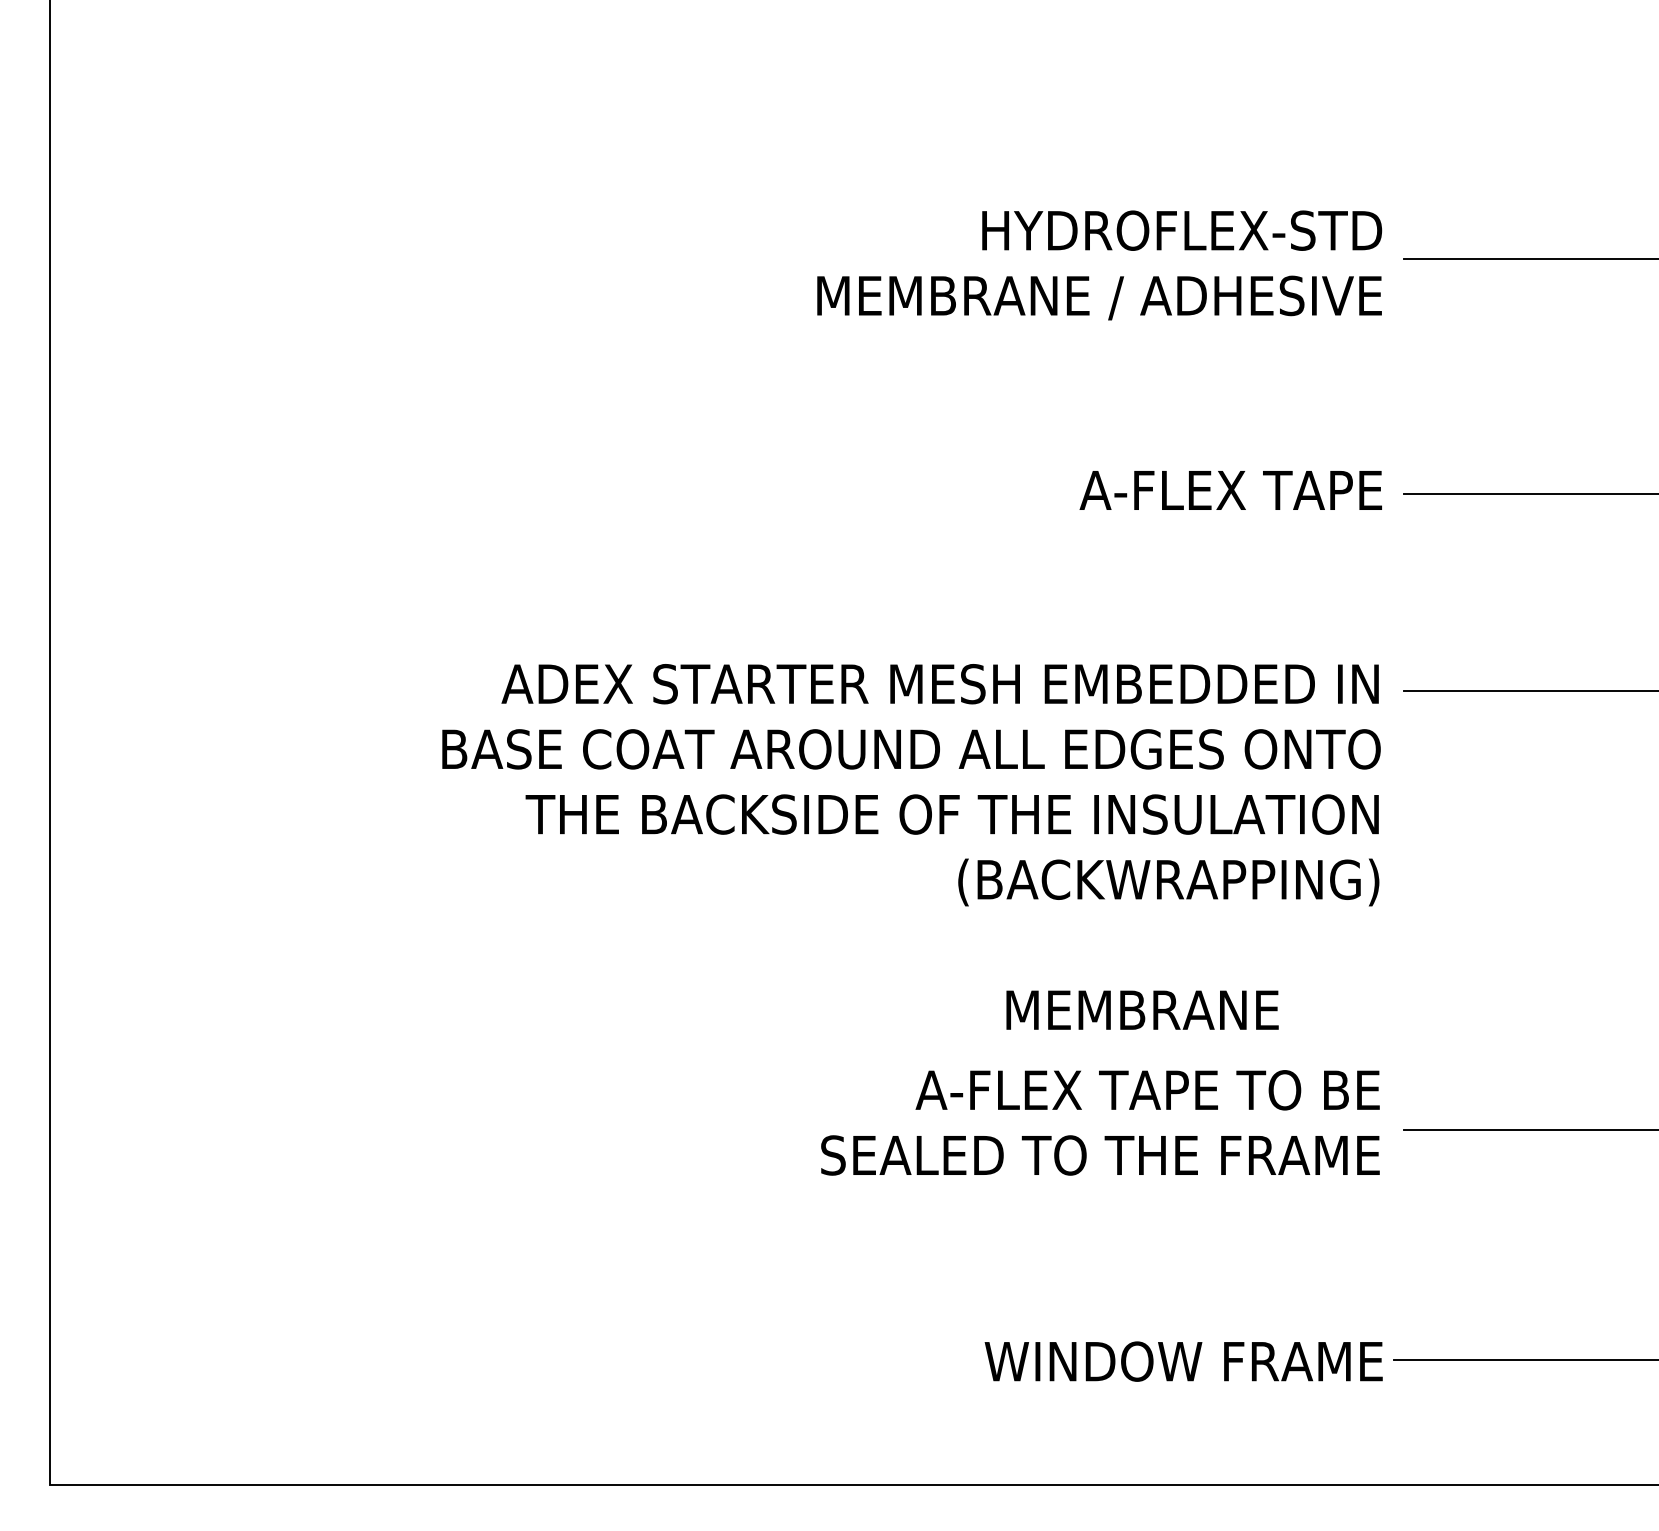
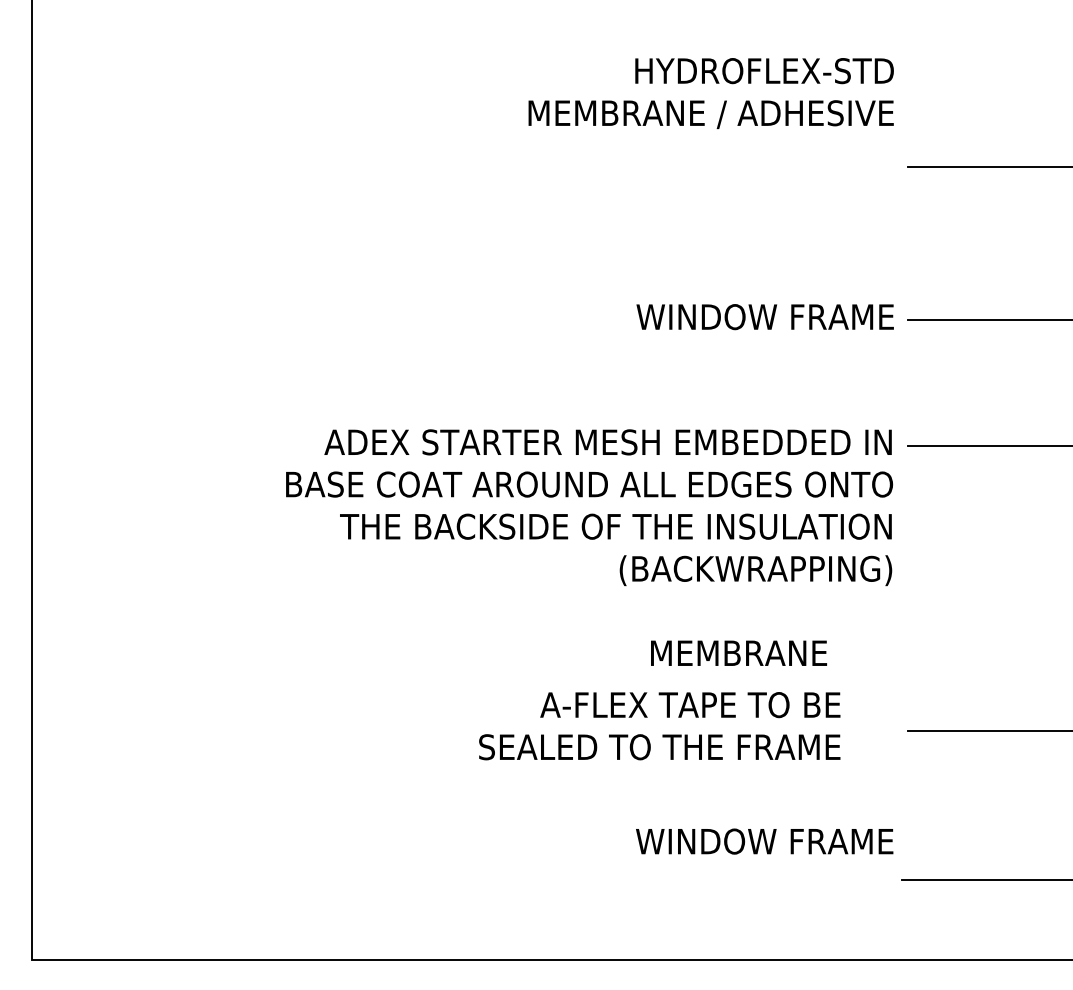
text: (1098, 265) -> (710, 93), moved
text: (1168, 491) -> (755, 317), A-FLEX TAPE -> WINDOW FRAME
text: (1100, 1123) -> (659, 726), moved
text: (1183, 1361) -> (764, 841), moved

